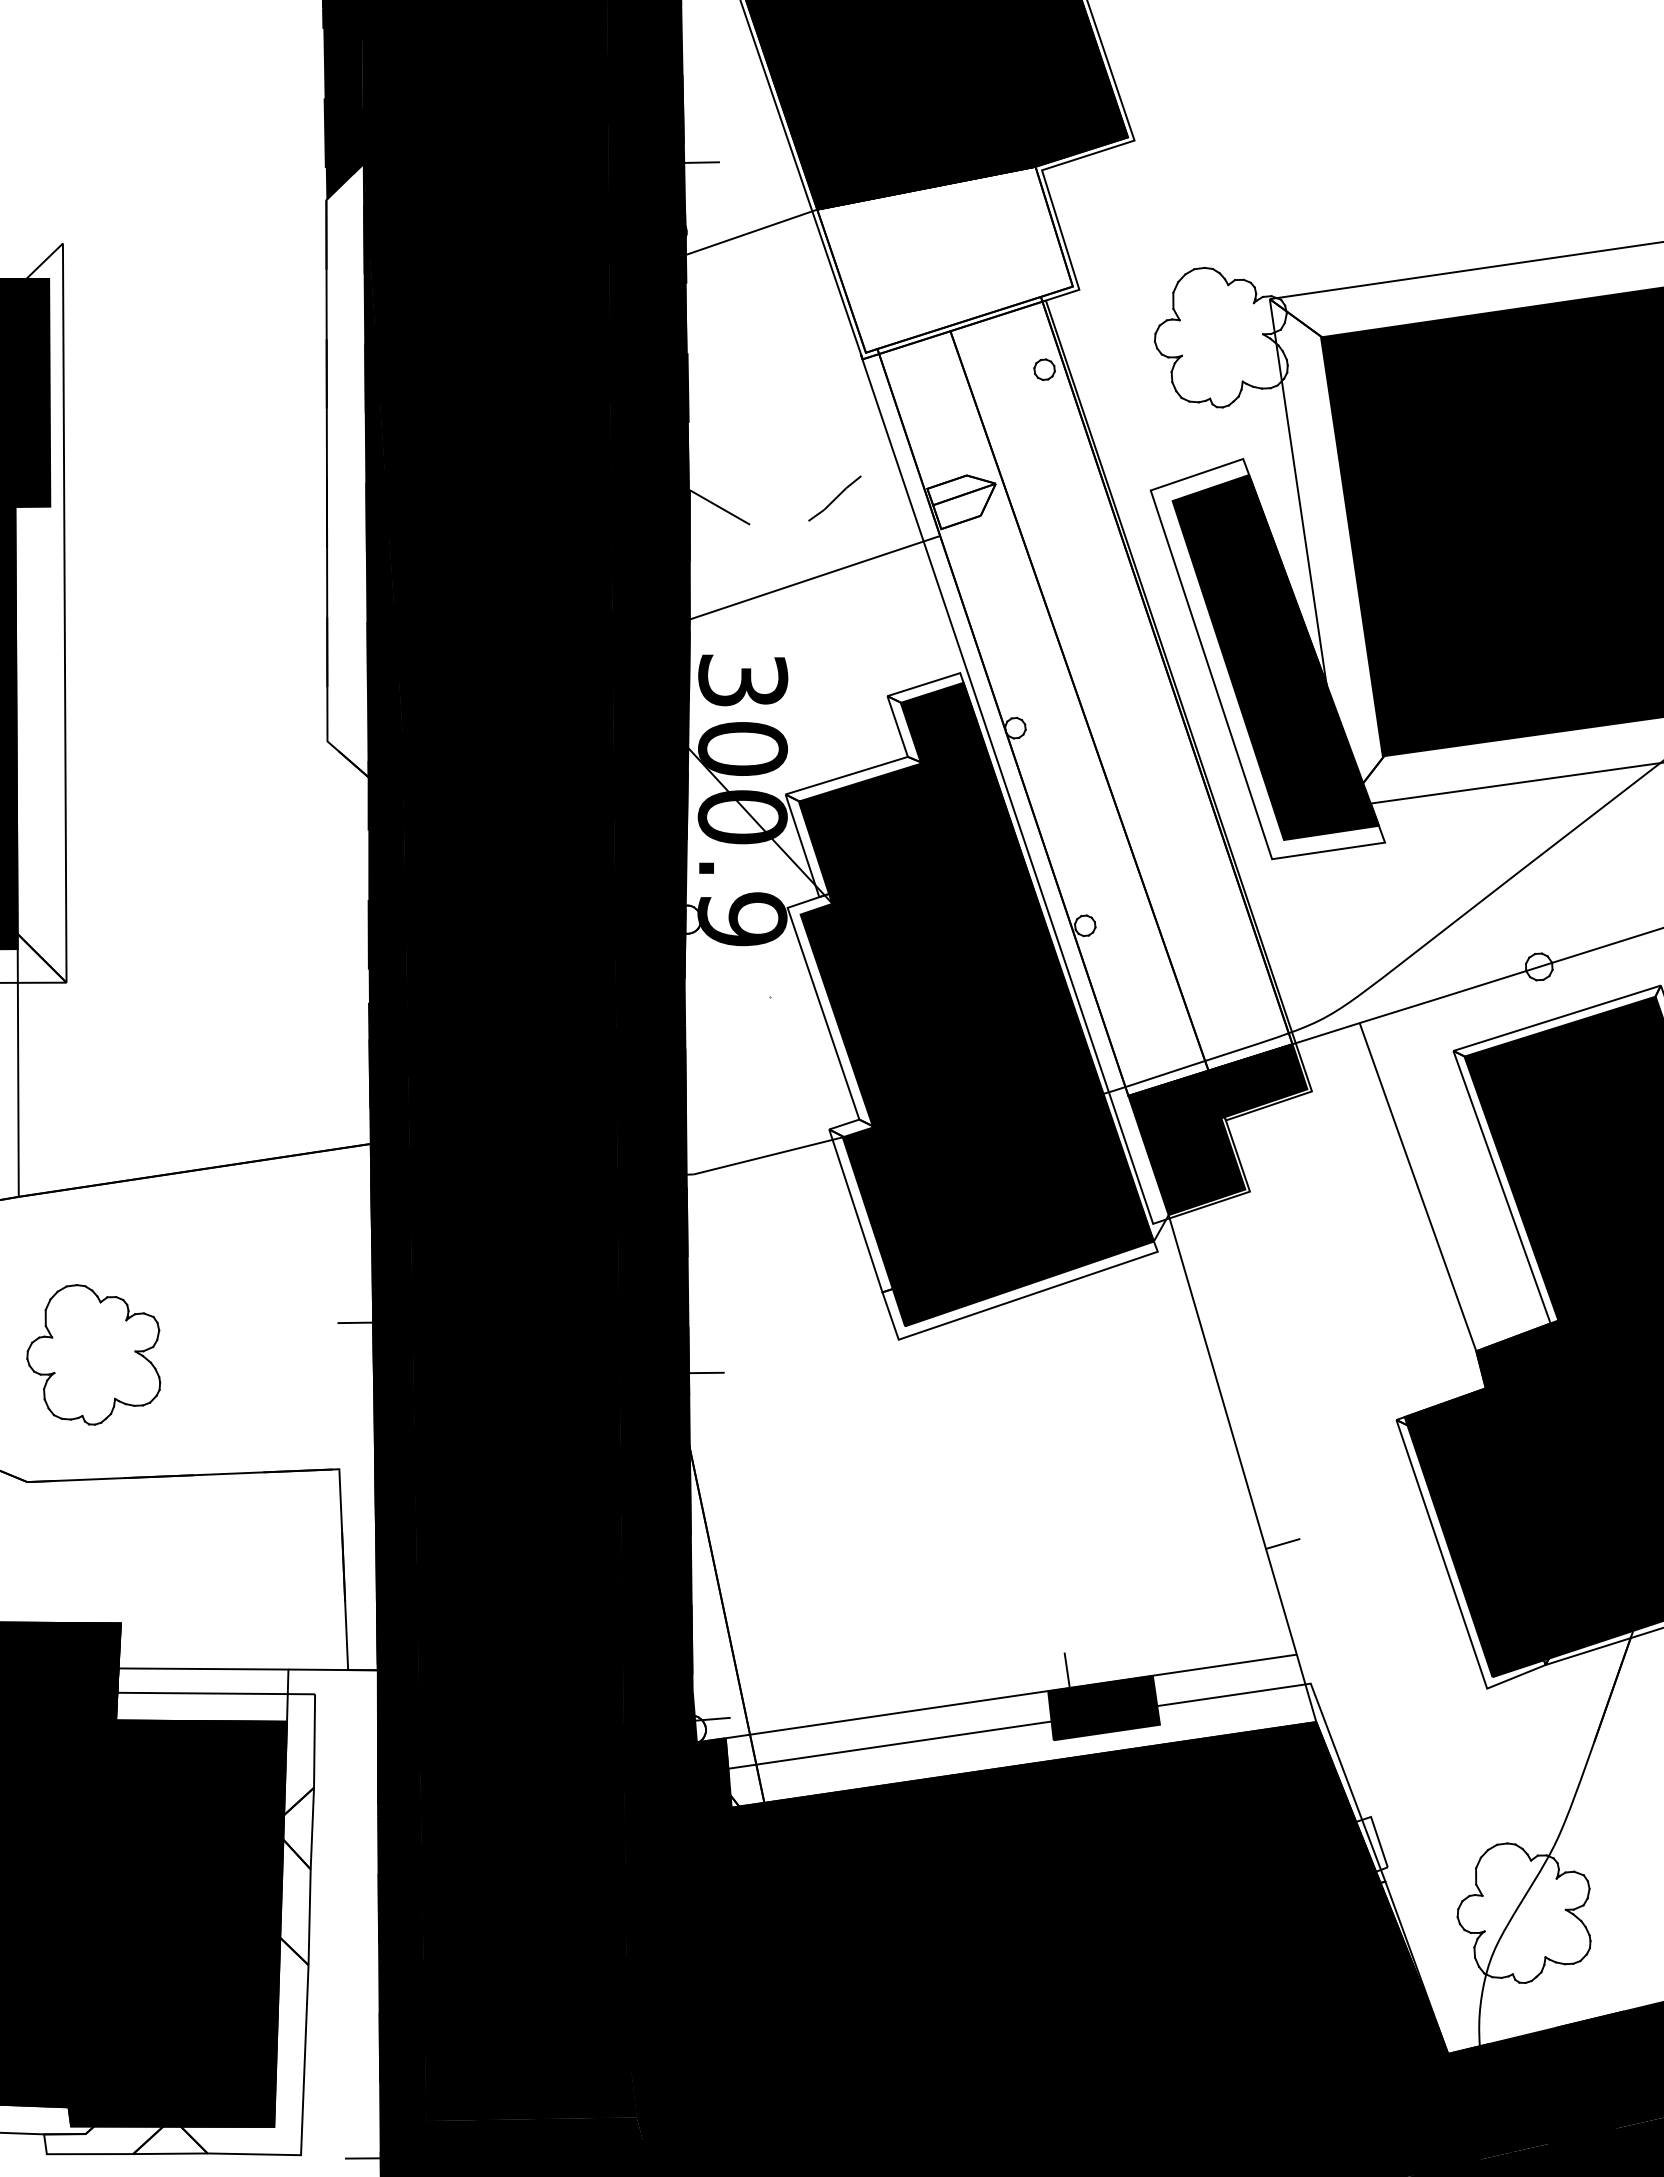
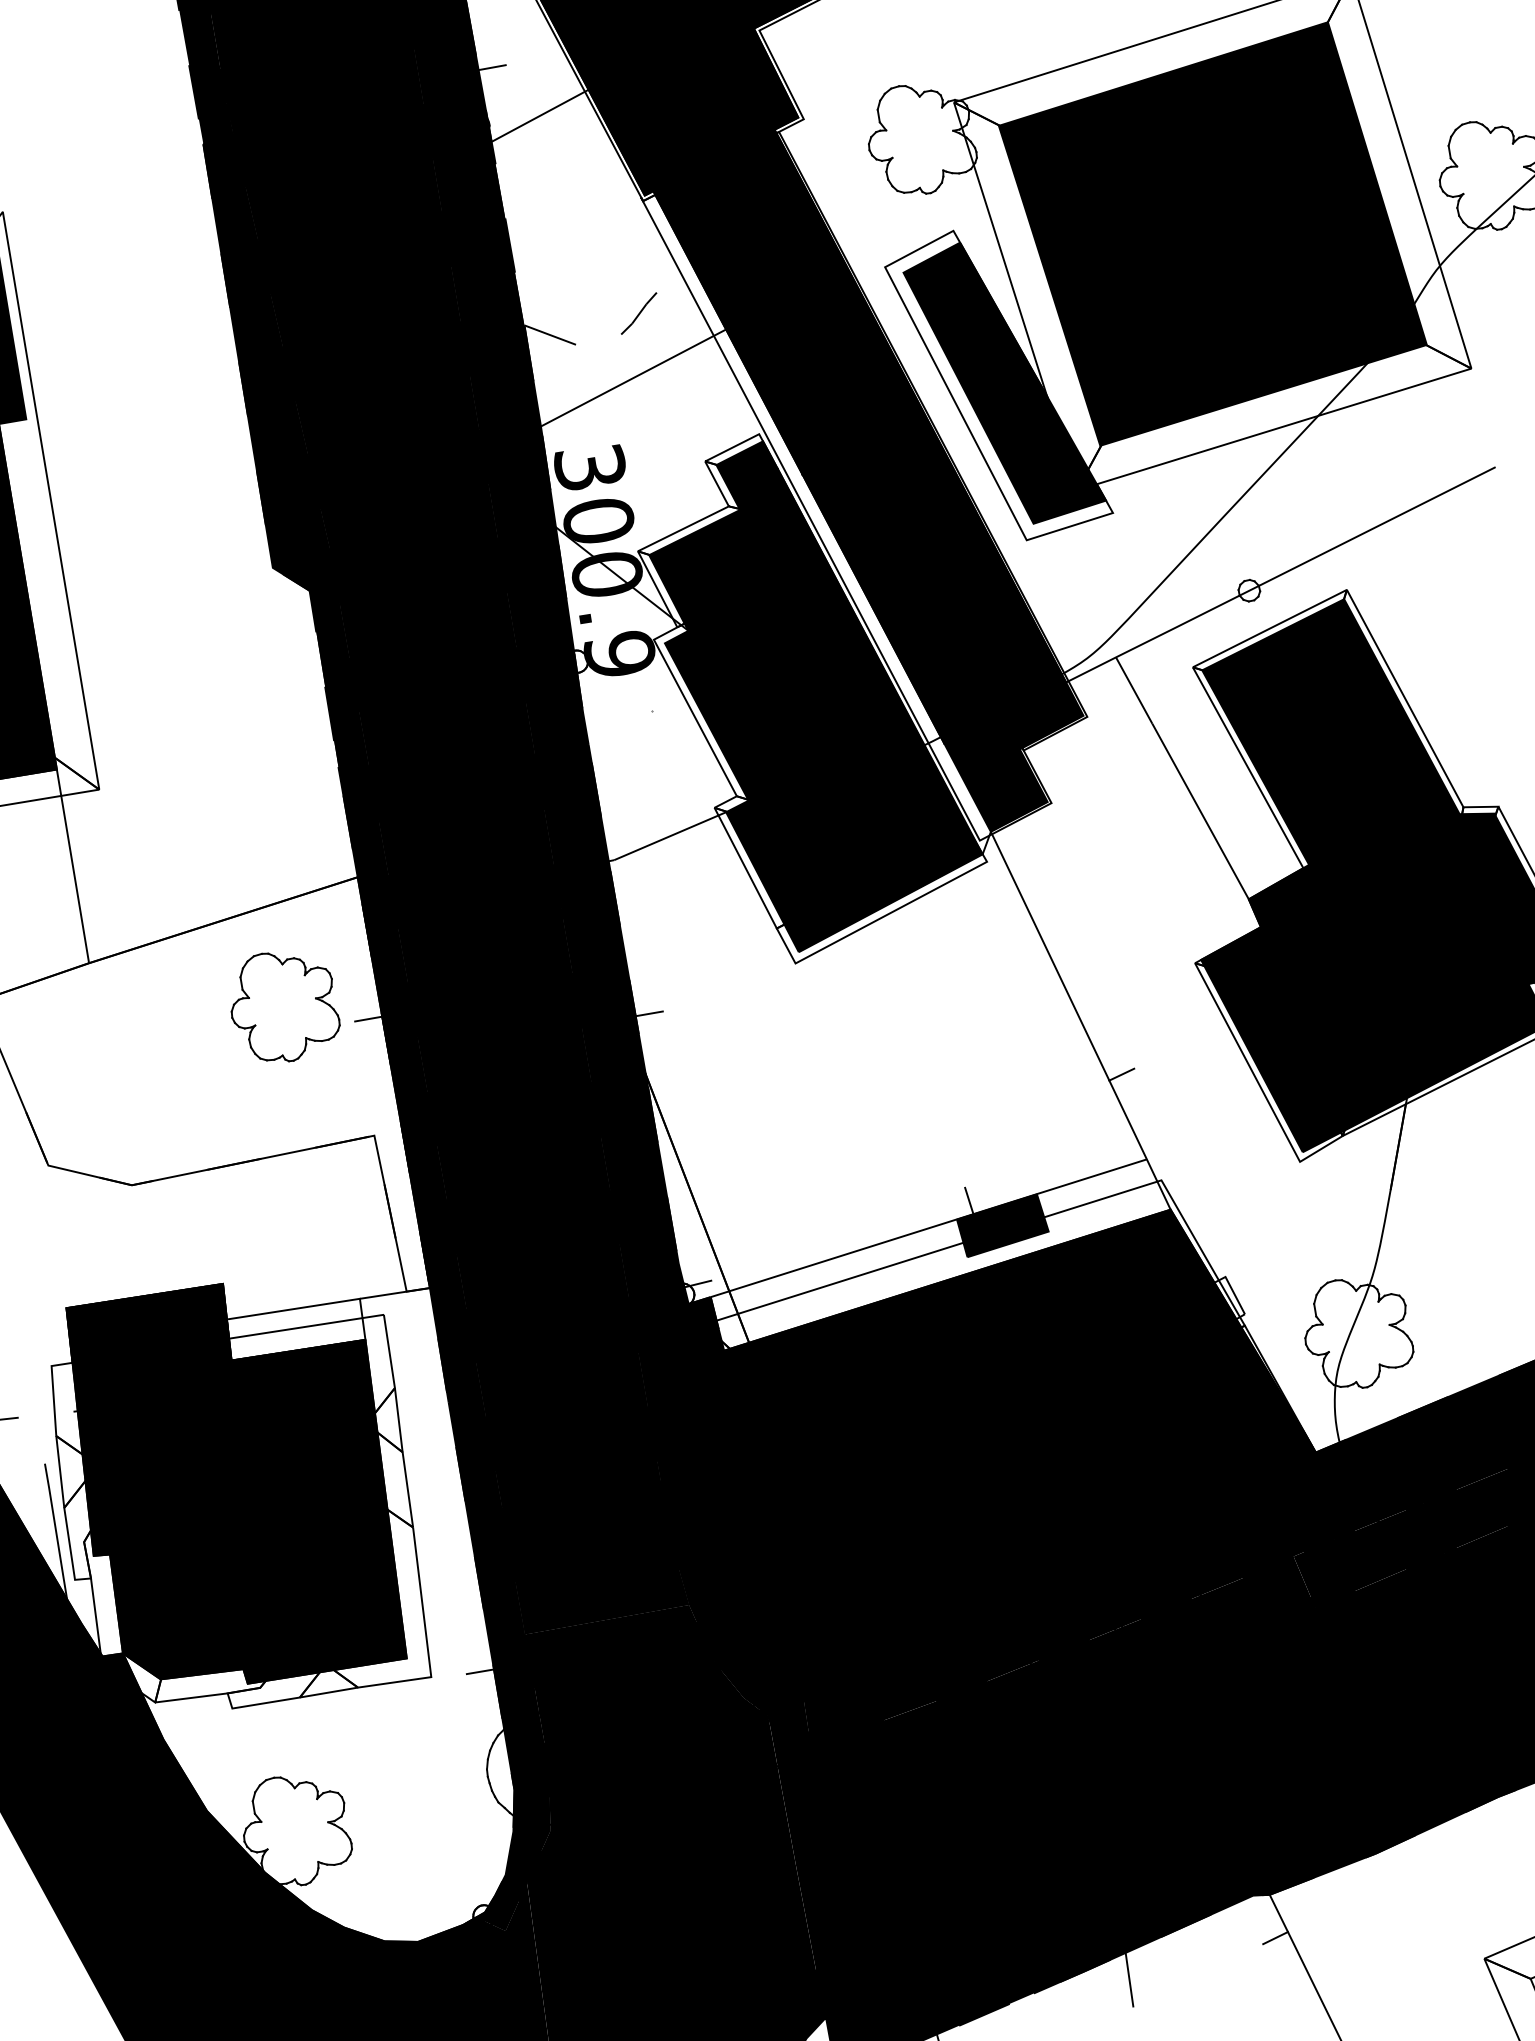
fill: (350, 467) -> (256, 350), added
fill: (1055, 626) -> (827, 385), added
part: (95, 1356) -> (285, 1007), moved

